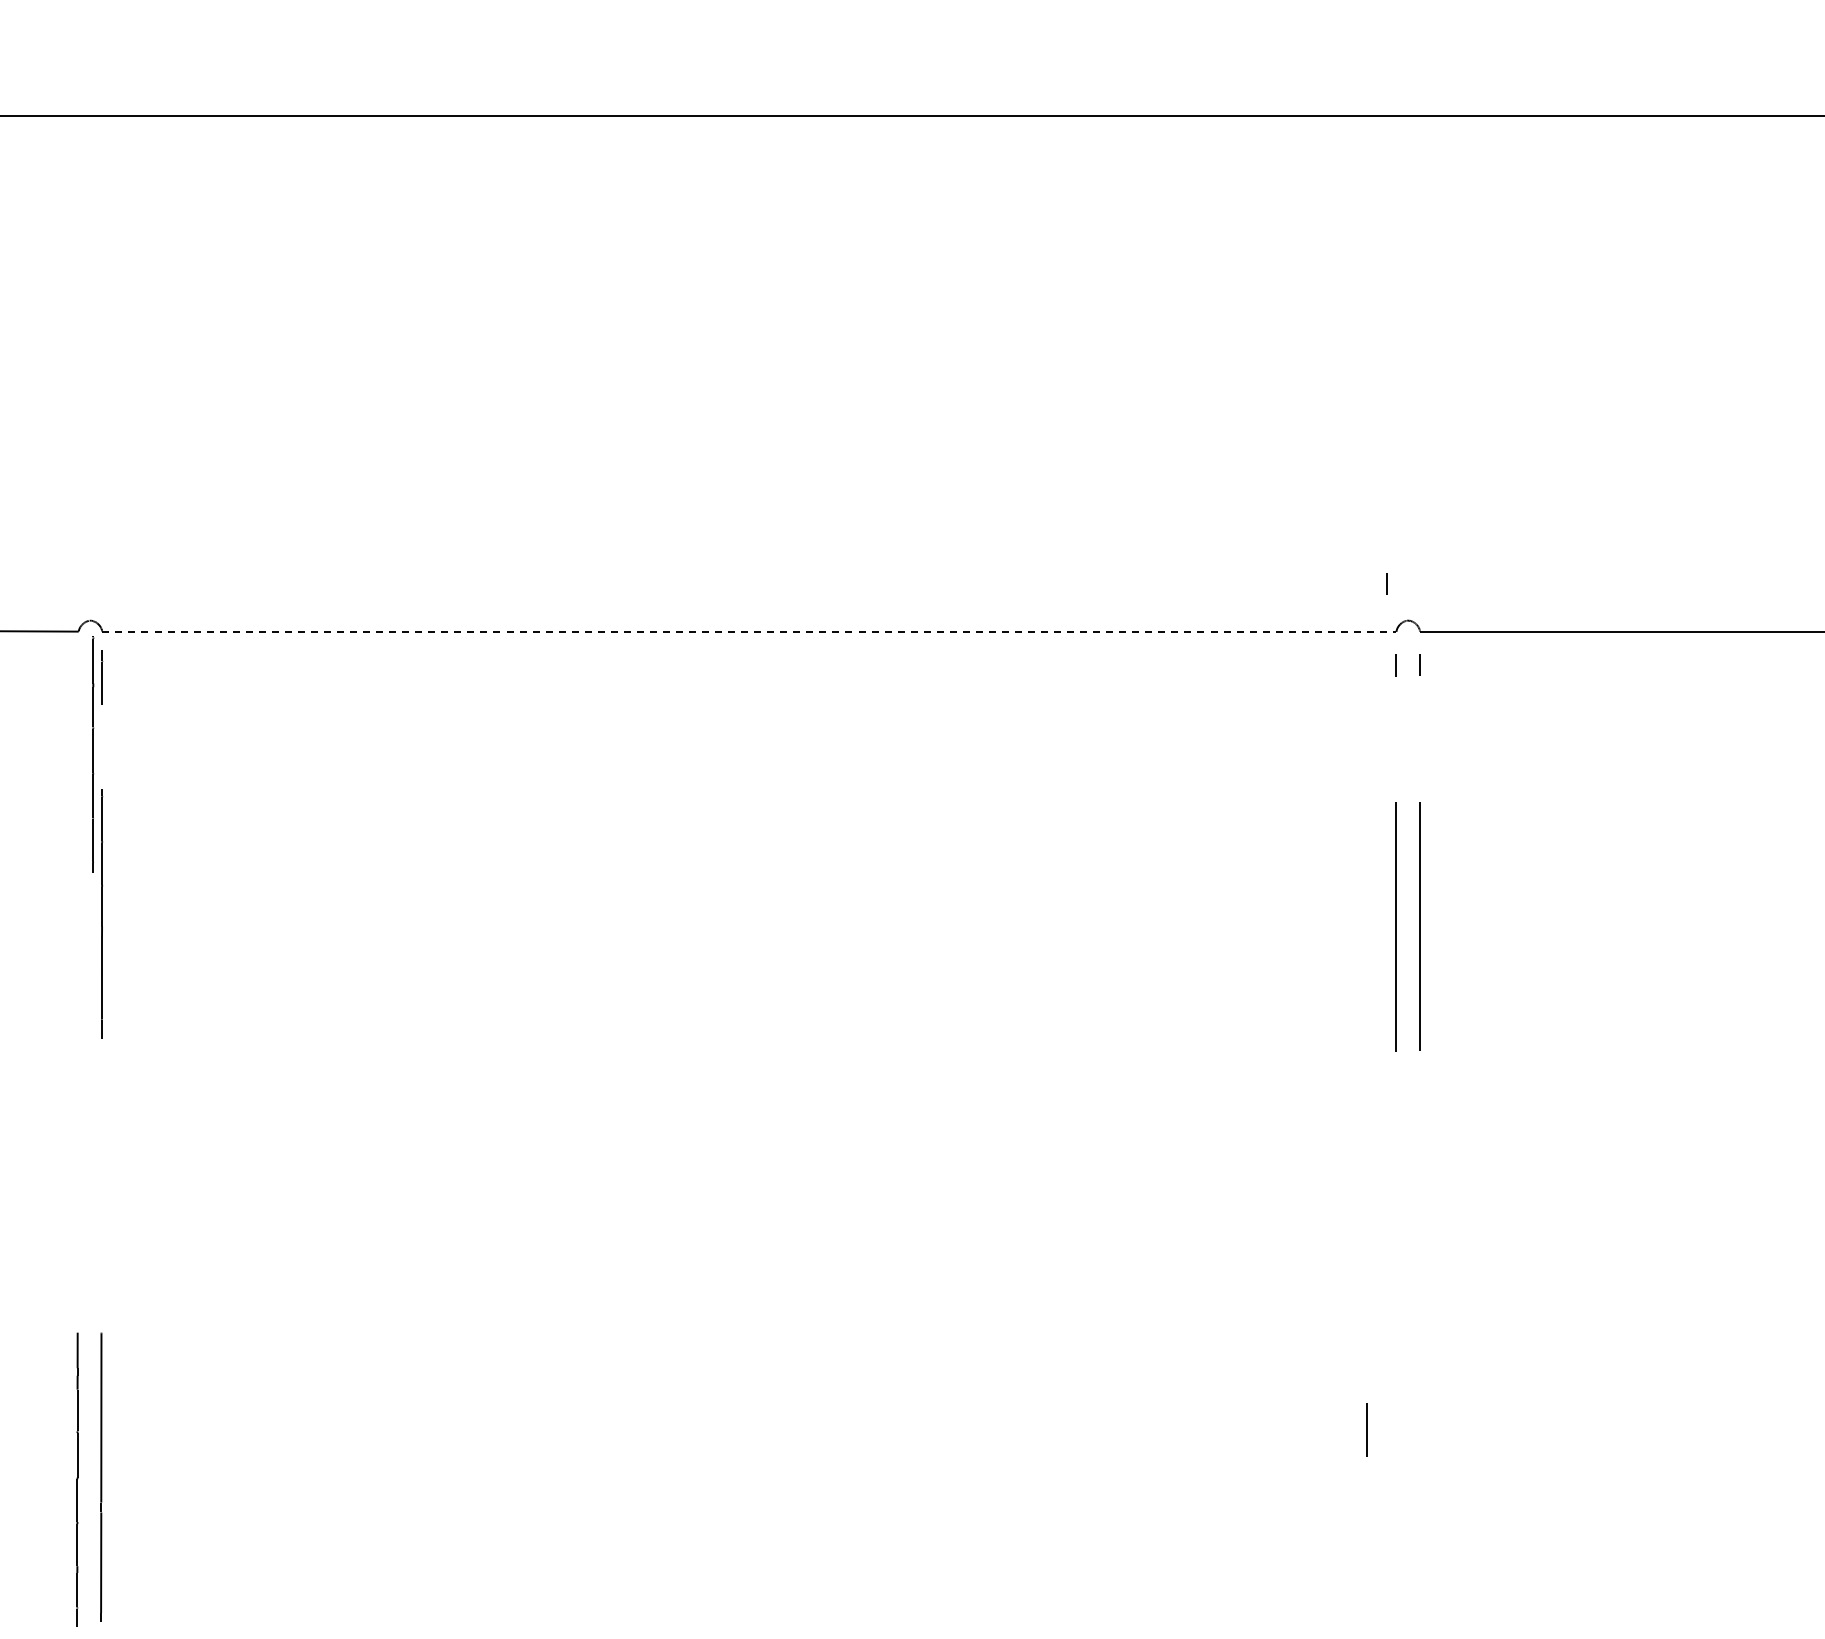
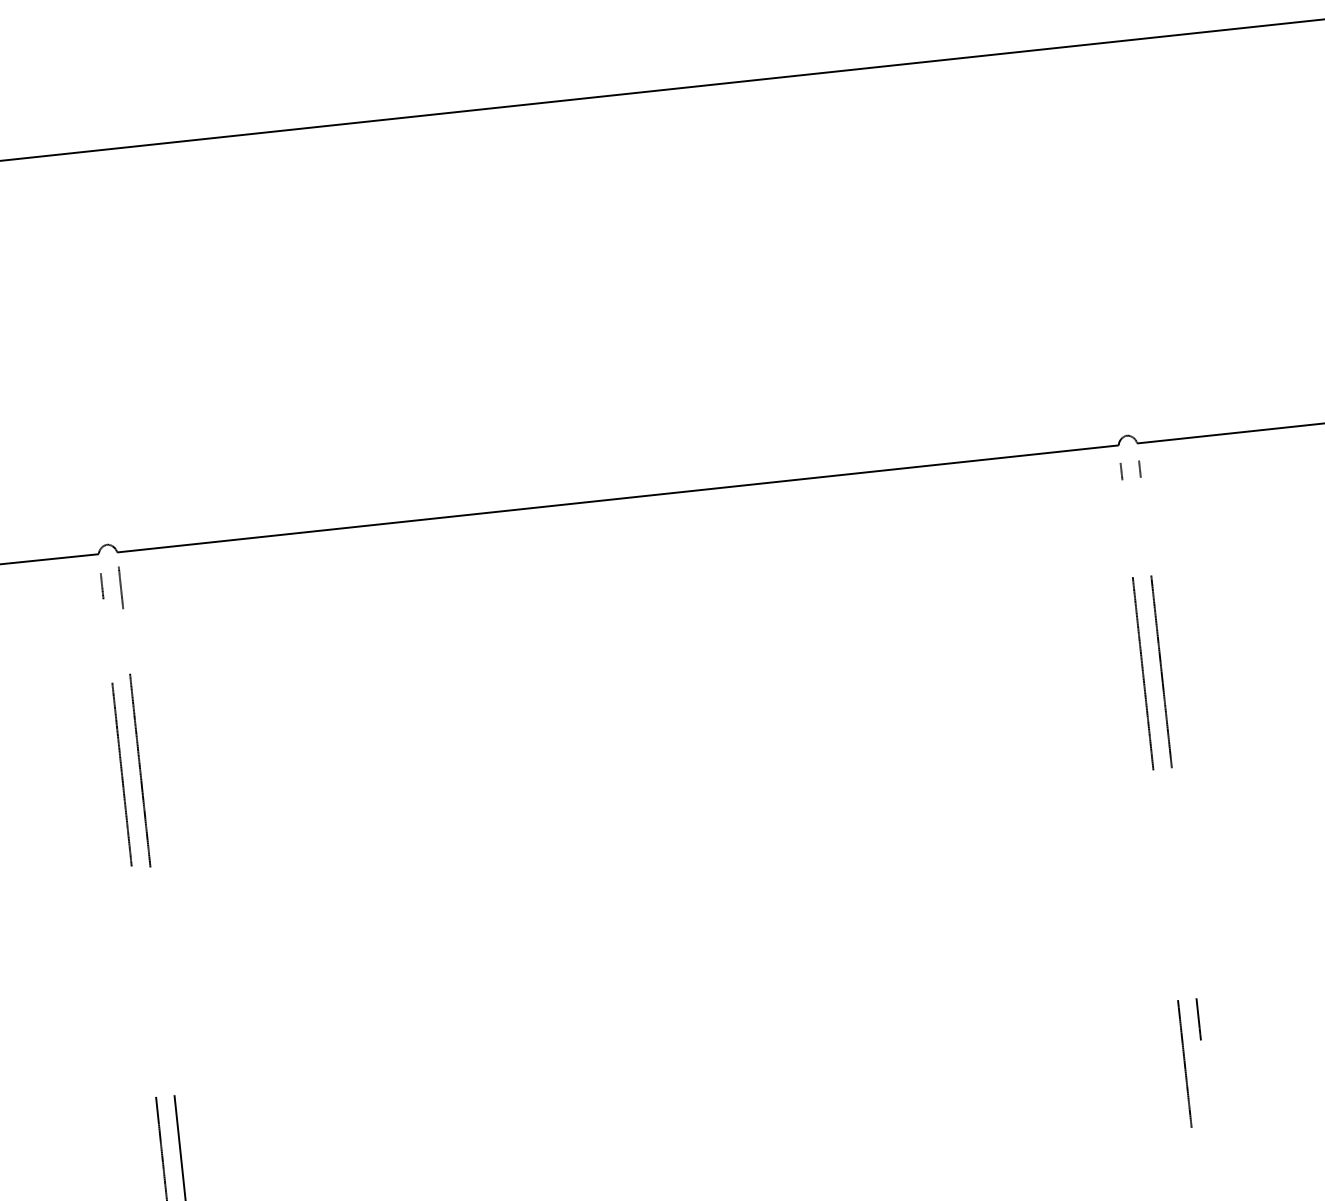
line: (1386, 583) -> (1107, 408), removed
line: (749, 631) -> (618, 498), dashed -> solid
line: (78, 672) -> (102, 585), added
line: (93, 754) -> (122, 774), moved
line: (1366, 1429) -> (1198, 1019), moved
line: (1395, 1431) -> (1184, 1064), added

